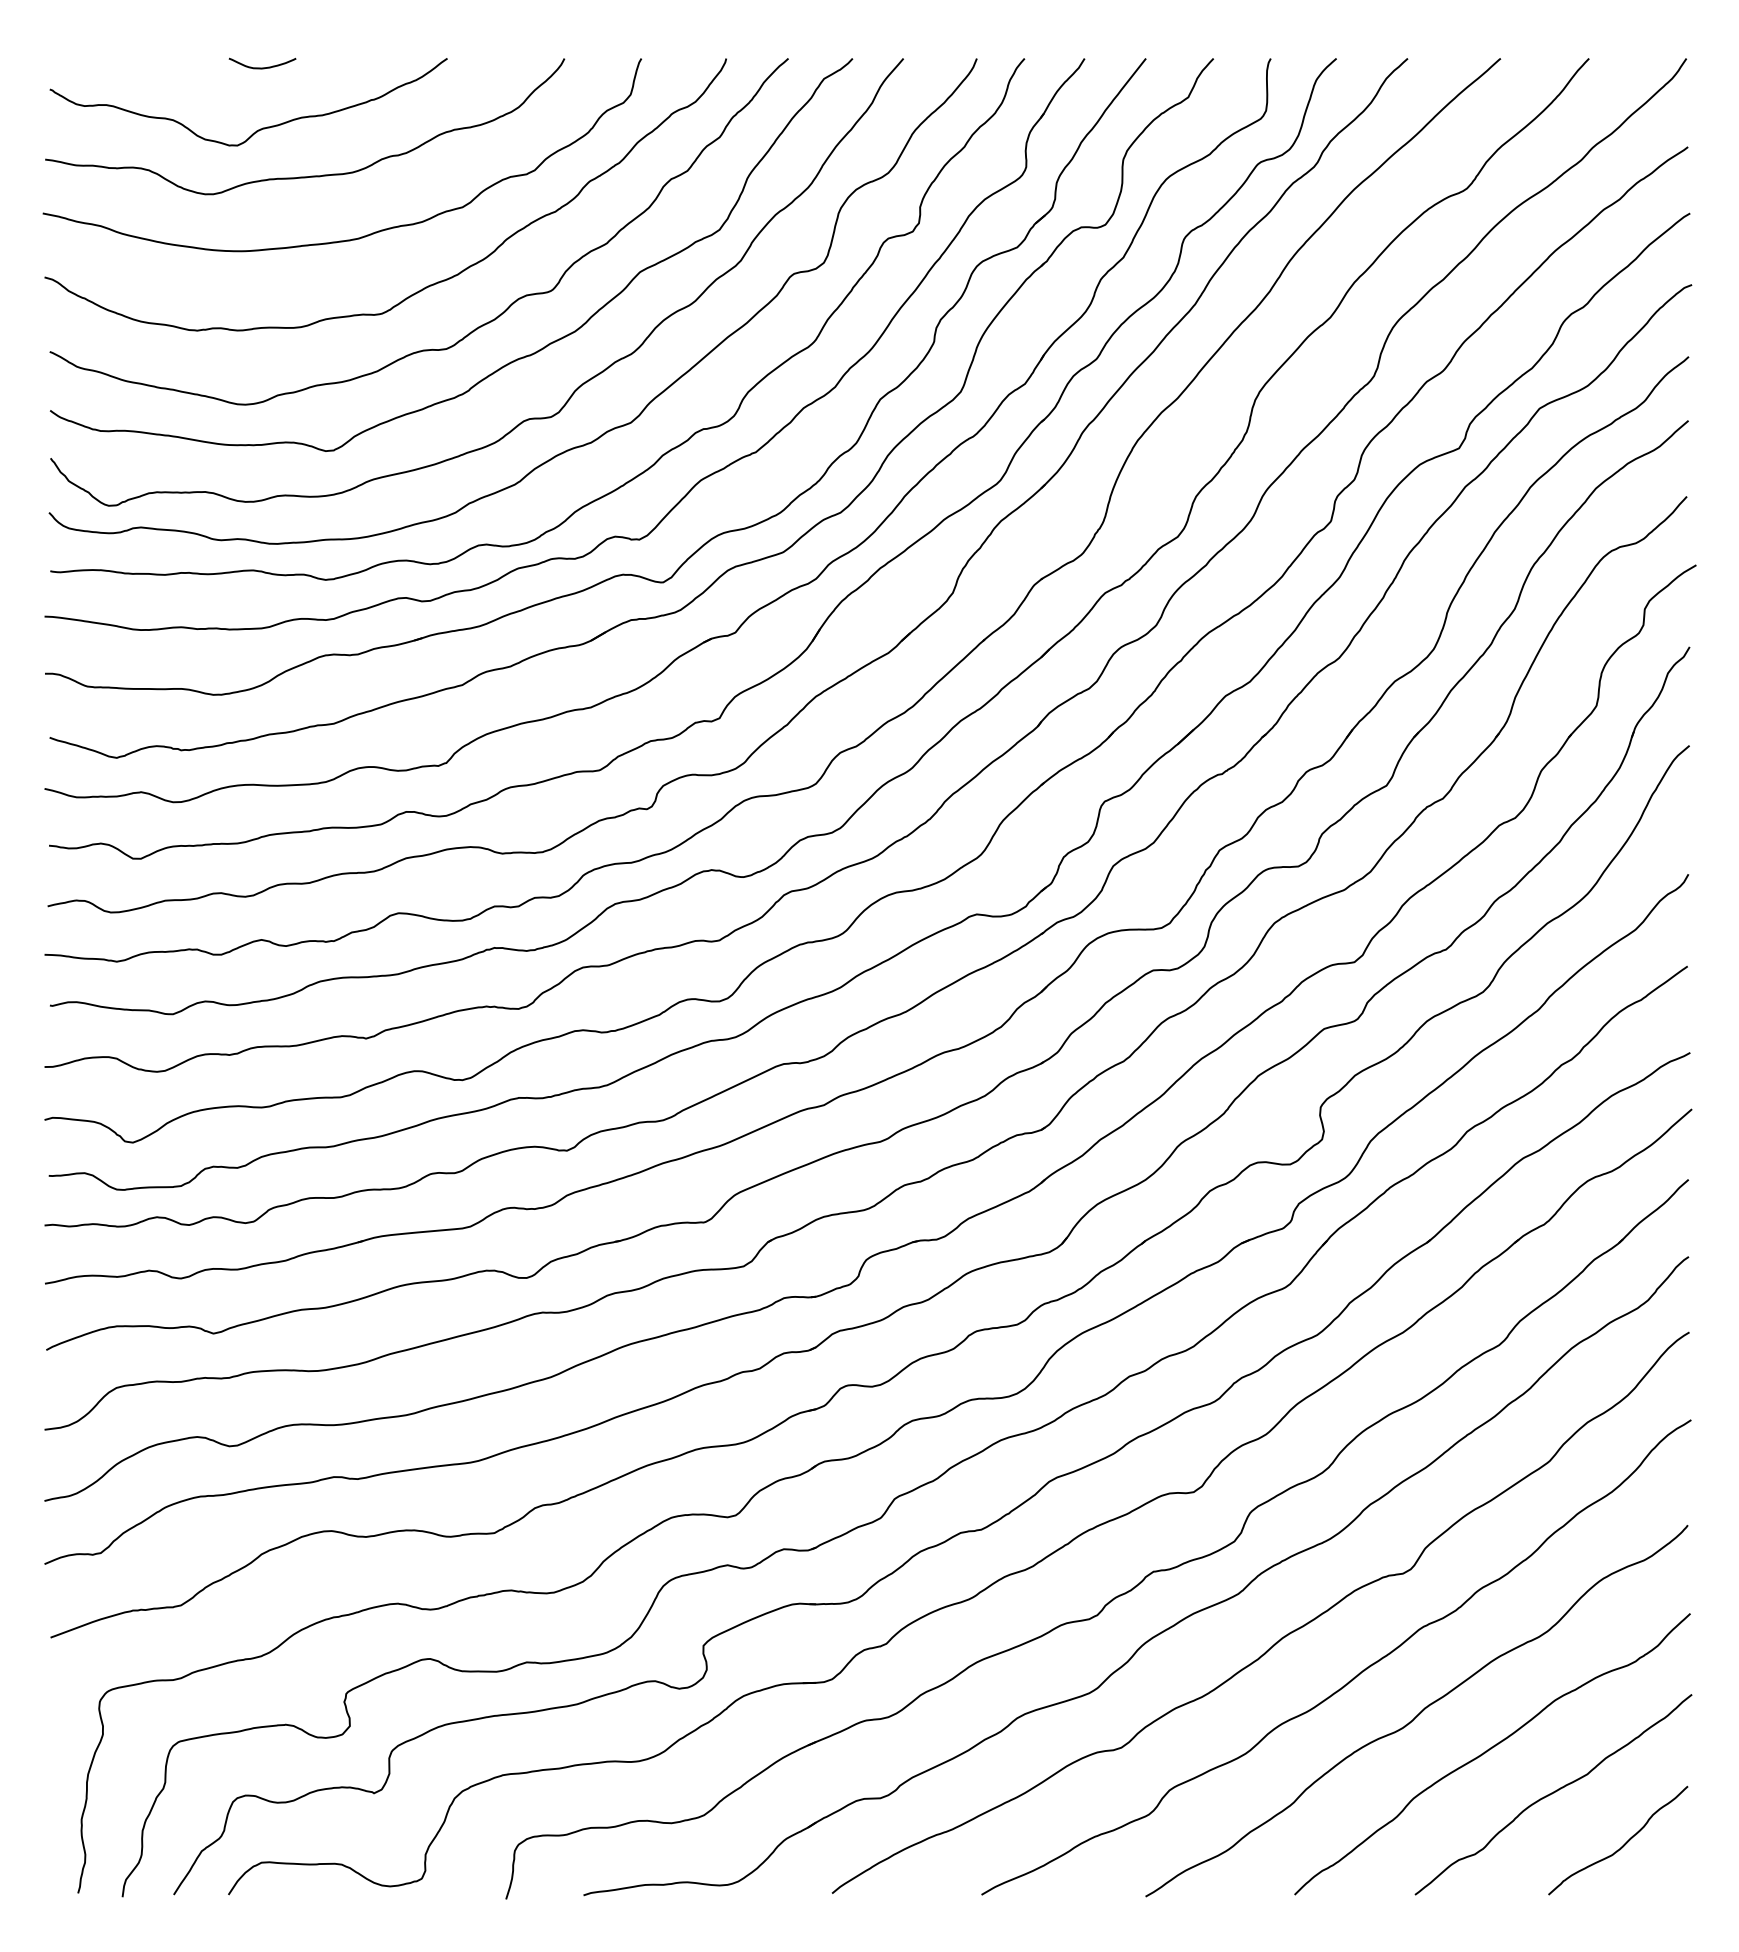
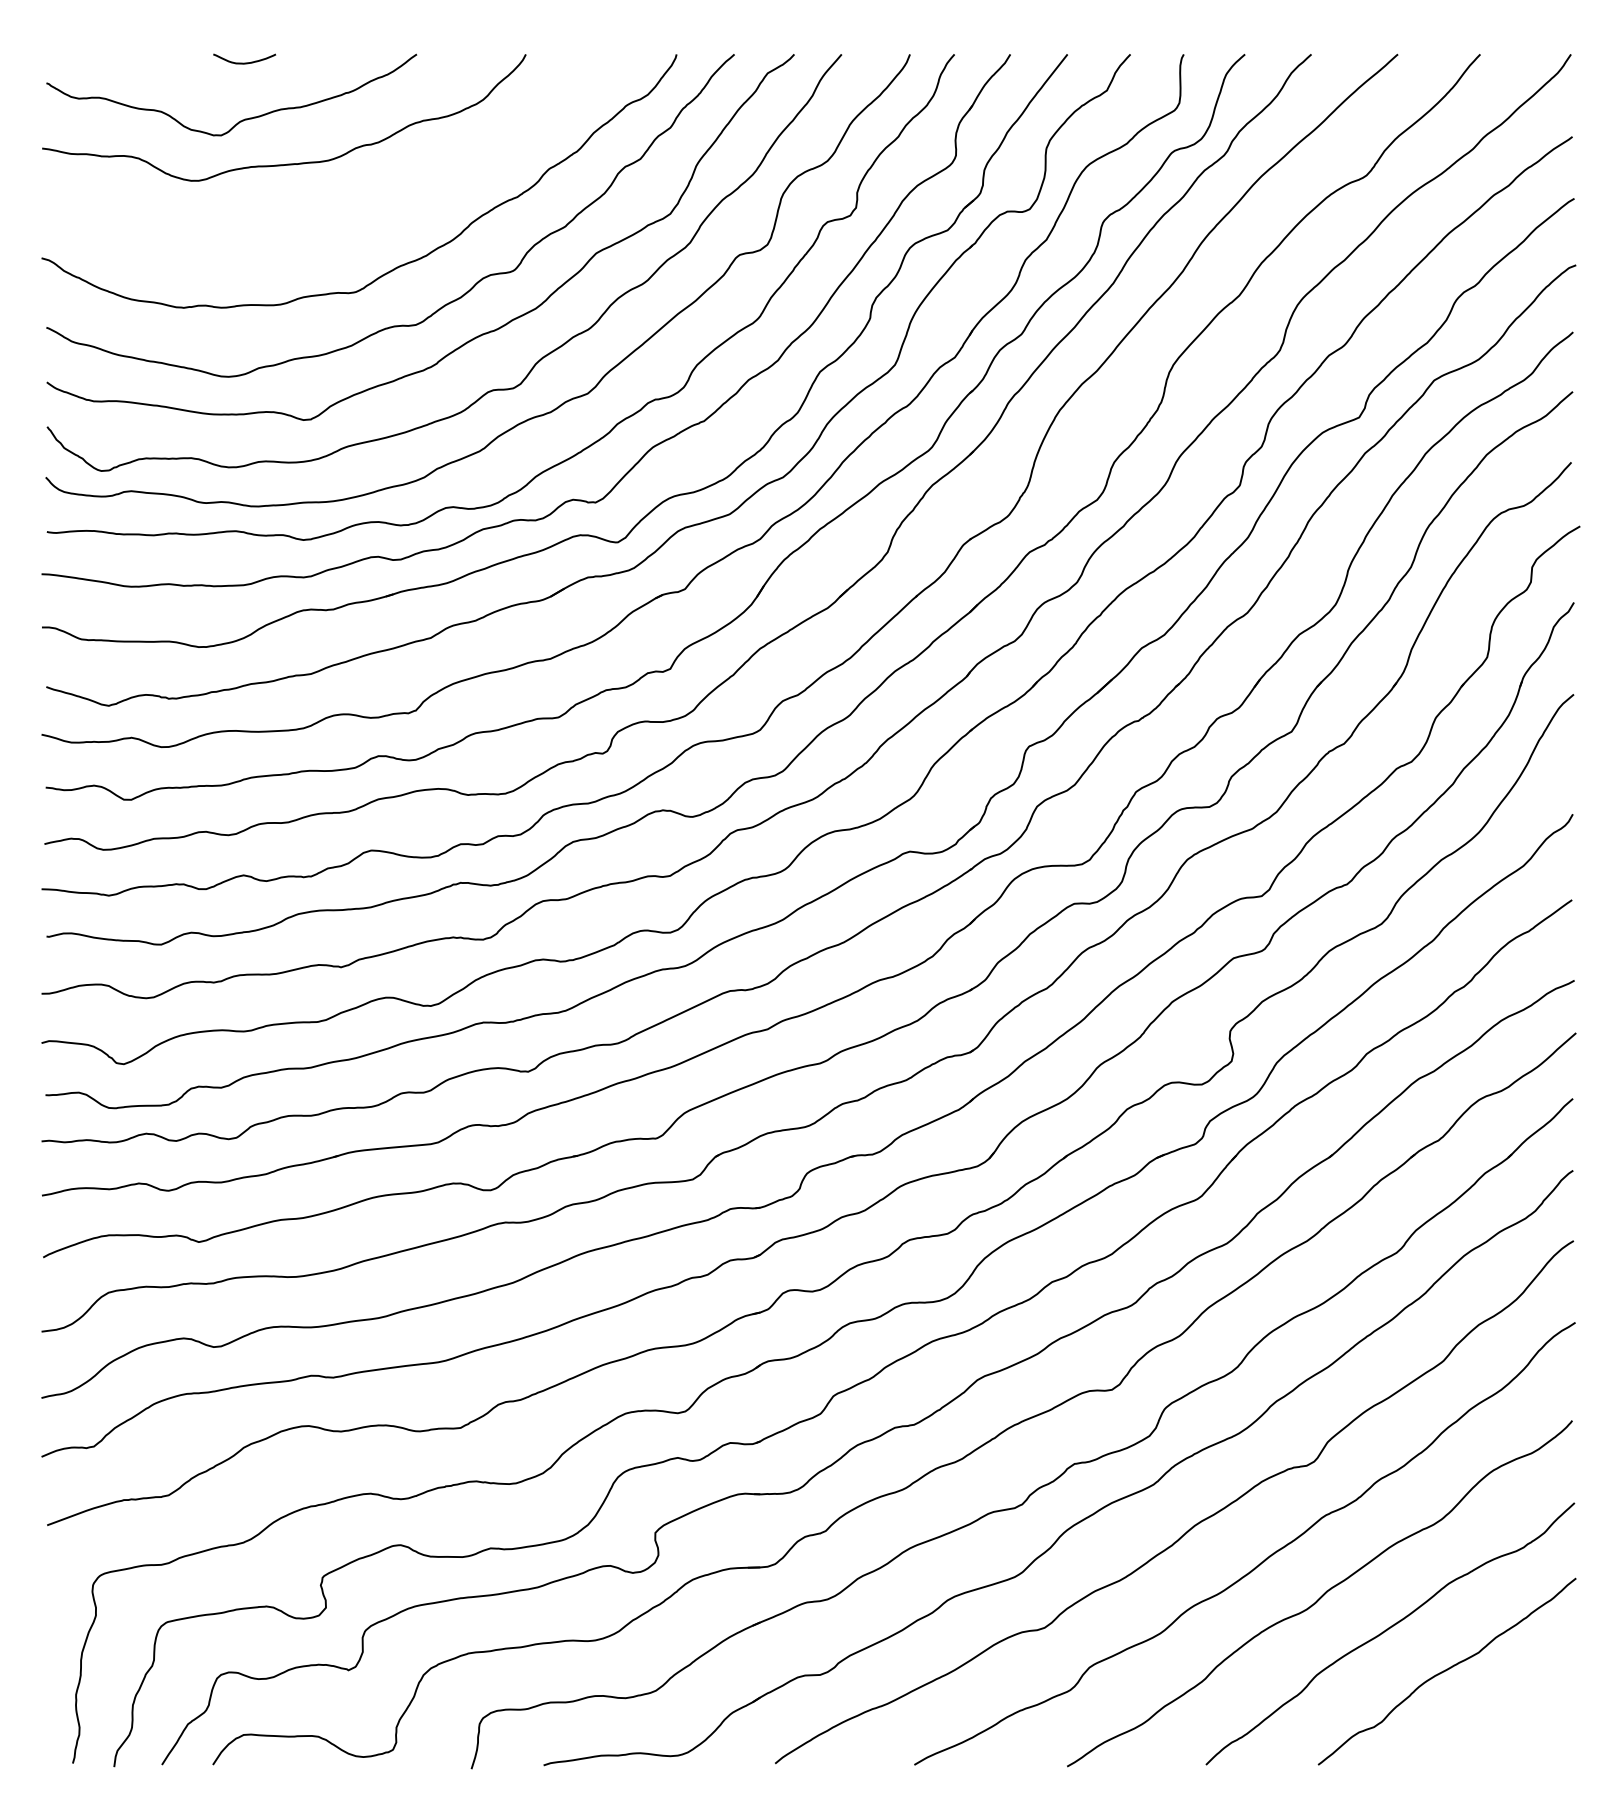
curve: (372, 232) -> (347, 216), removed
curve: (1623, 1844) -> (1512, 1718), removed

